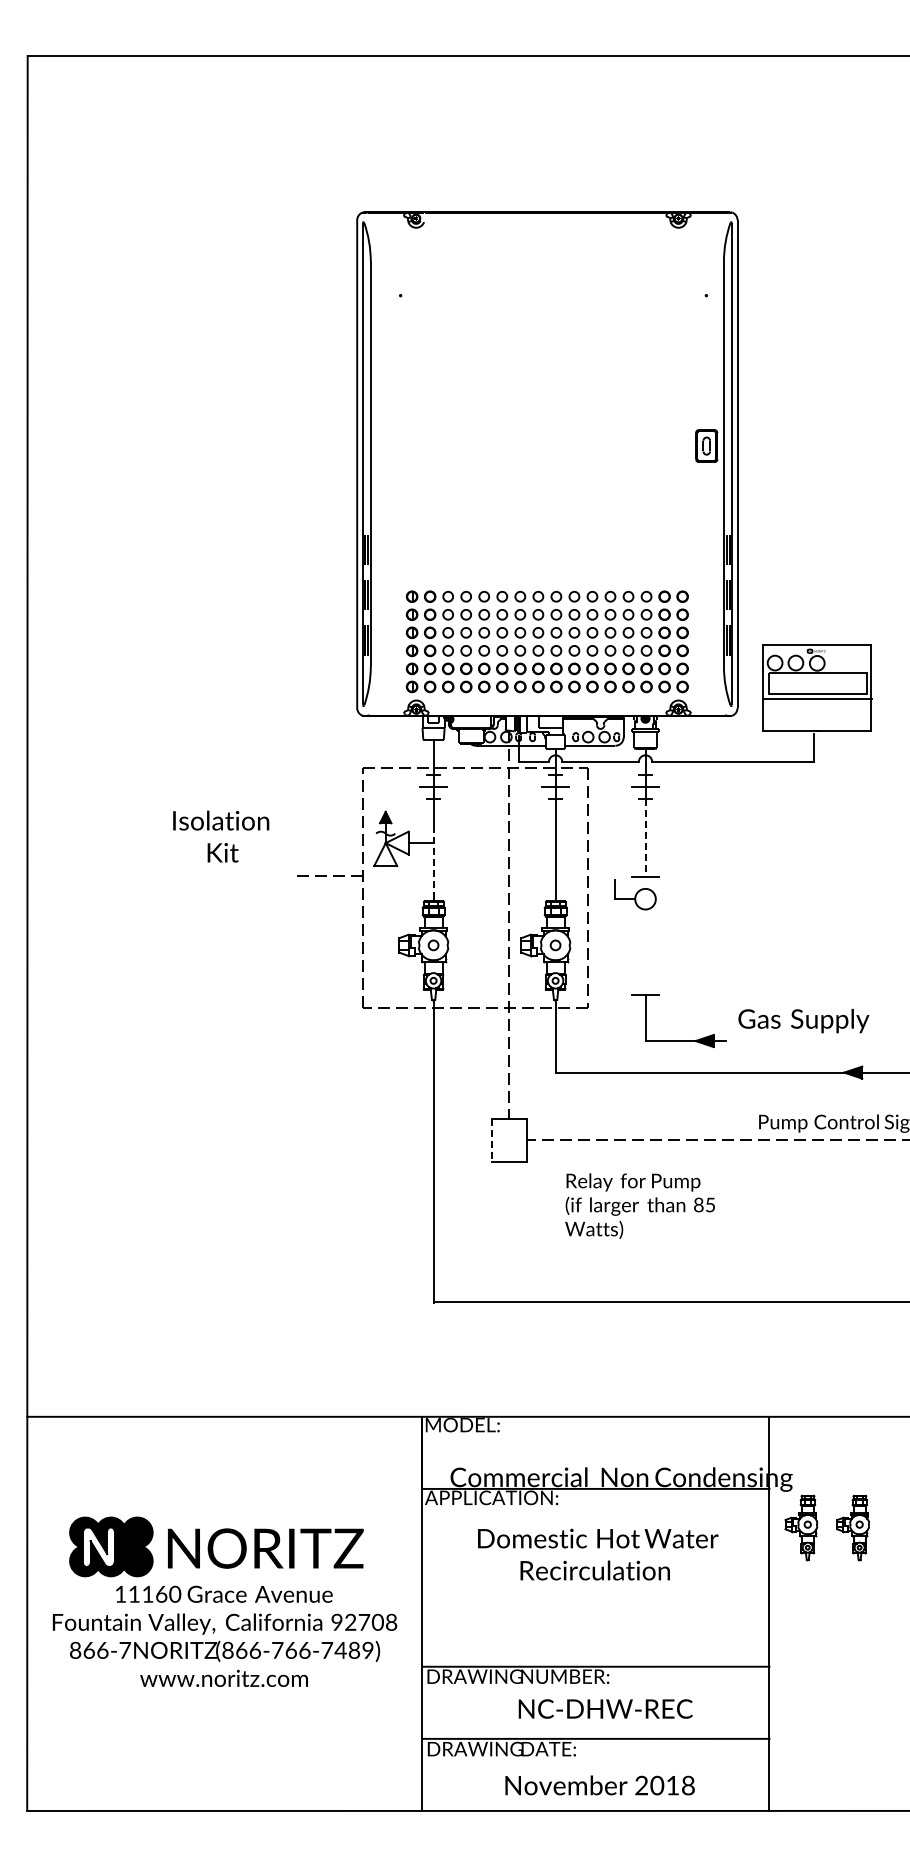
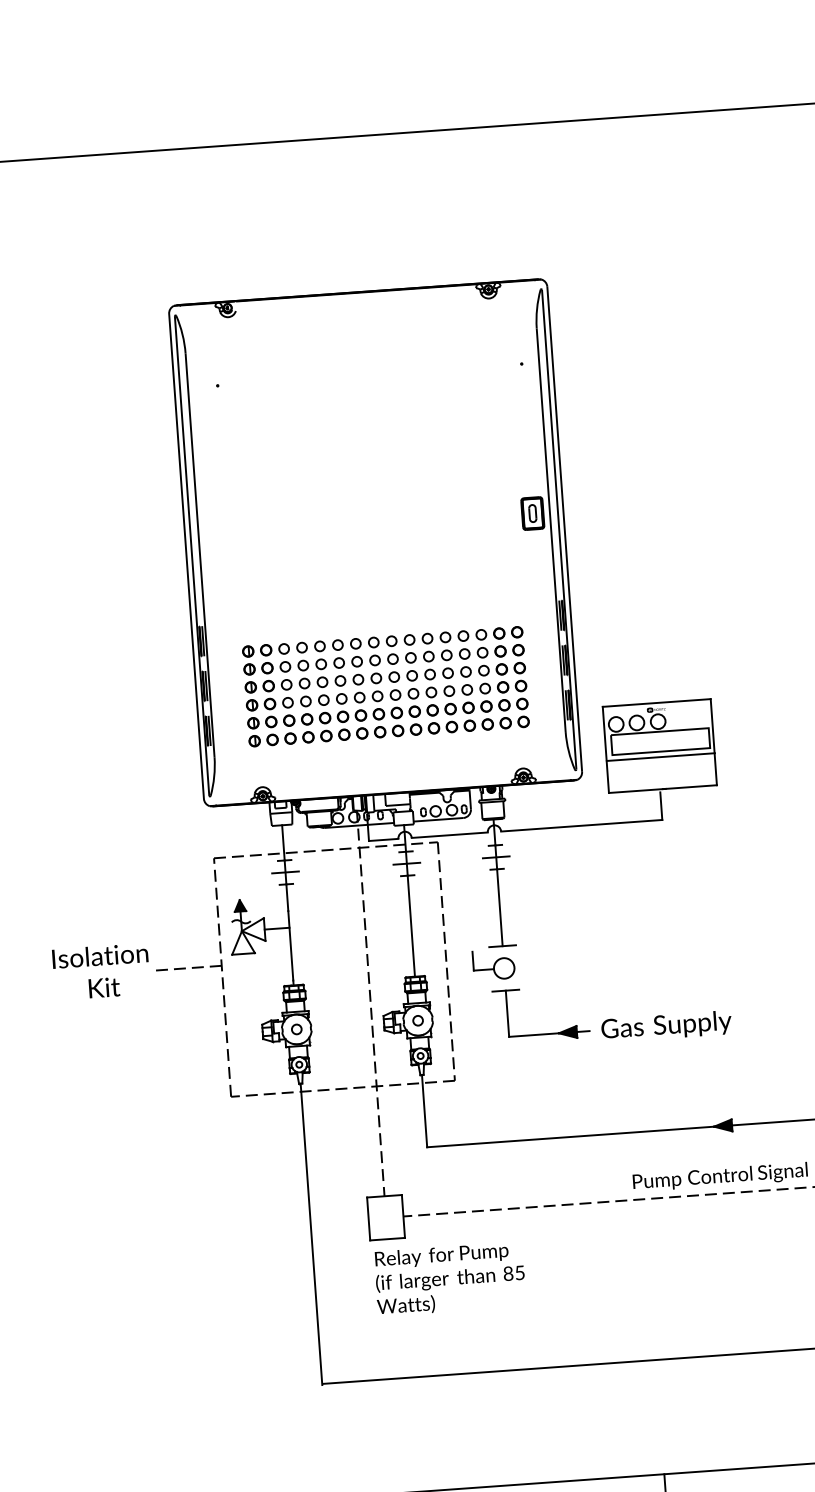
part: (542, 636) -> (380, 681), moved
text: (221, 836) -> (101, 971), moved
line: (645, 838) -> (499, 908), dashed -> solid
line: (433, 861) -> (290, 946), dashed -> solid
text: (803, 1021) -> (666, 1027), moved
part: (678, 1040) -> (541, 1033), moved
line: (491, 1140) -> (368, 1219), dashed -> solid
text: (639, 1205) -> (449, 1278), moved

